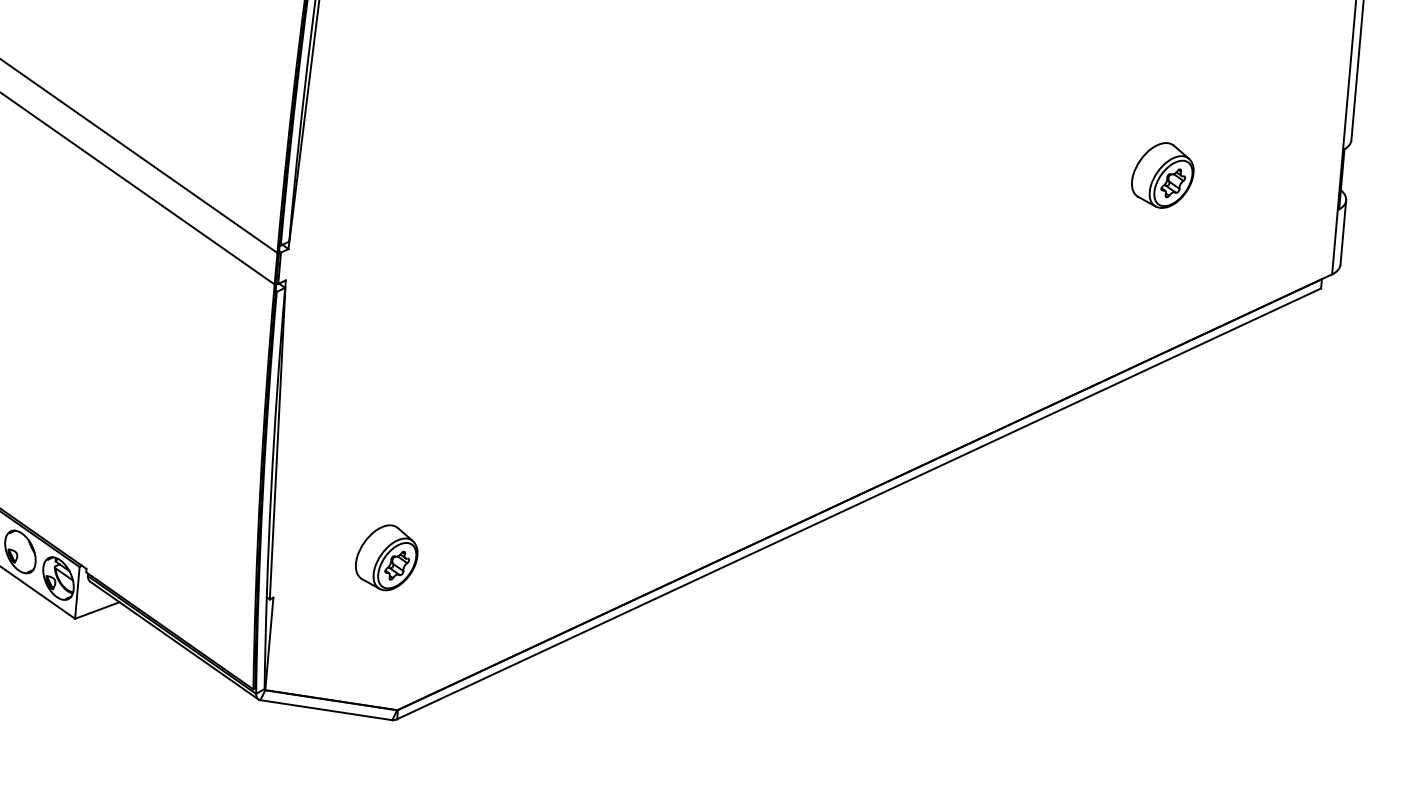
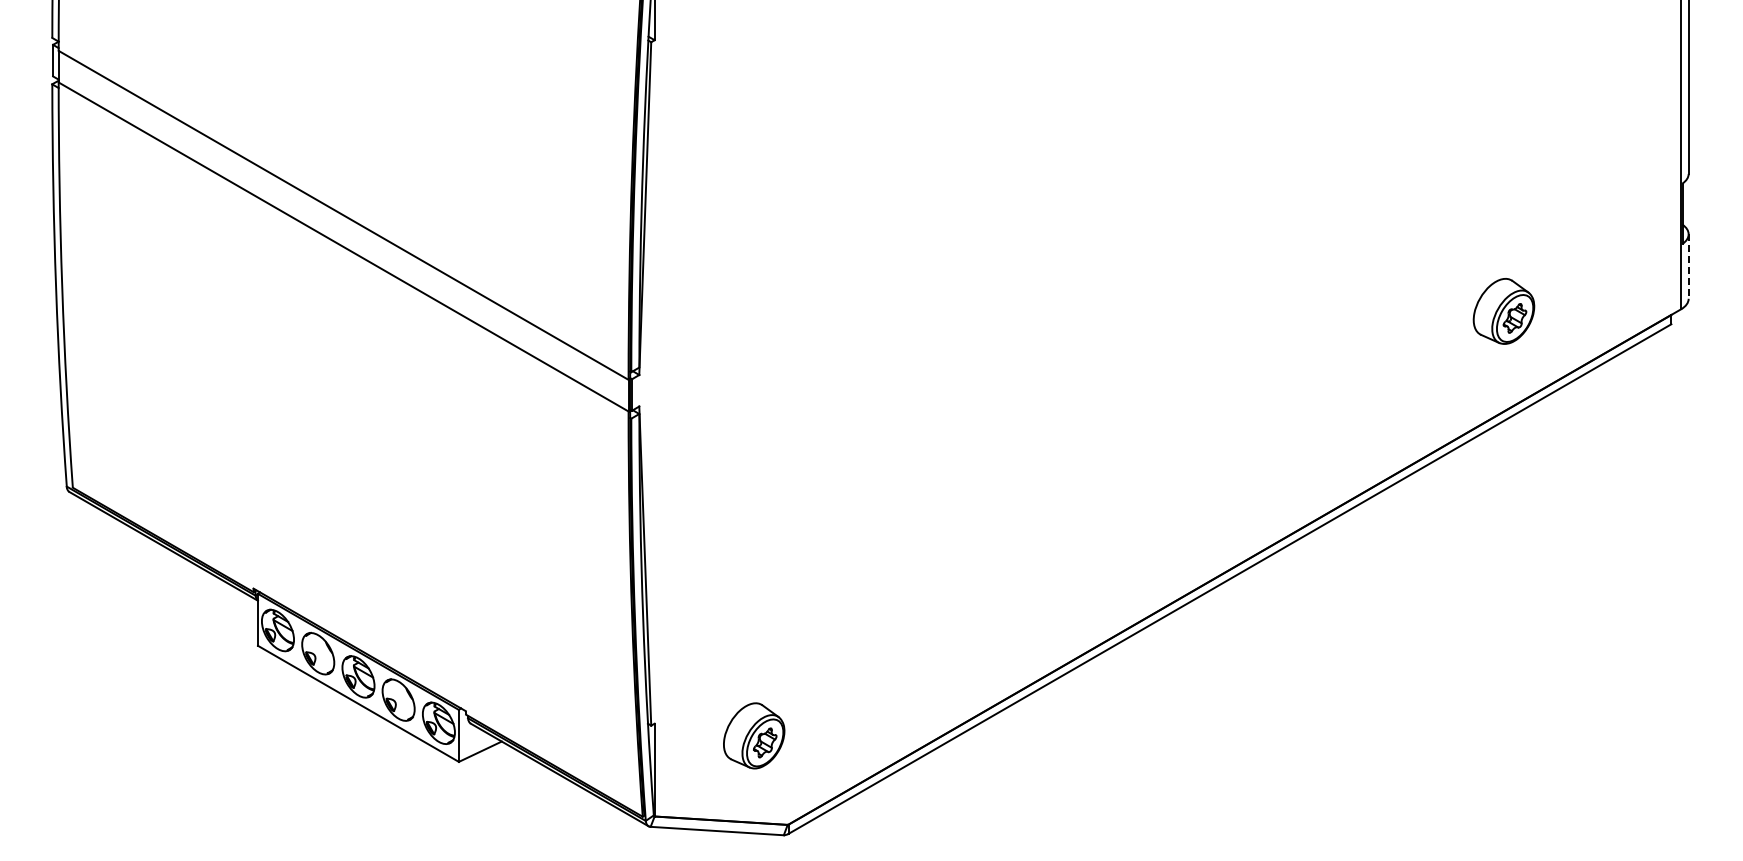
part: (1162, 175) -> (1503, 311), moved
line: (1343, 233) -> (1688, 267), solid -> dashed
part: (387, 557) -> (754, 735), moved

